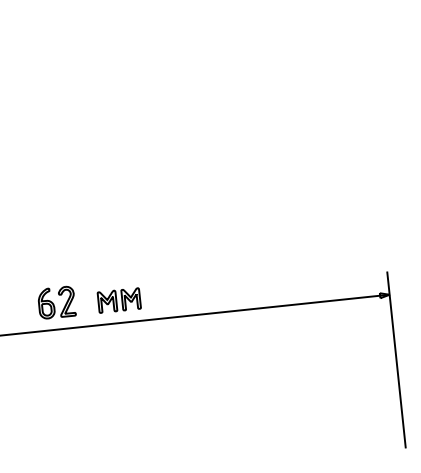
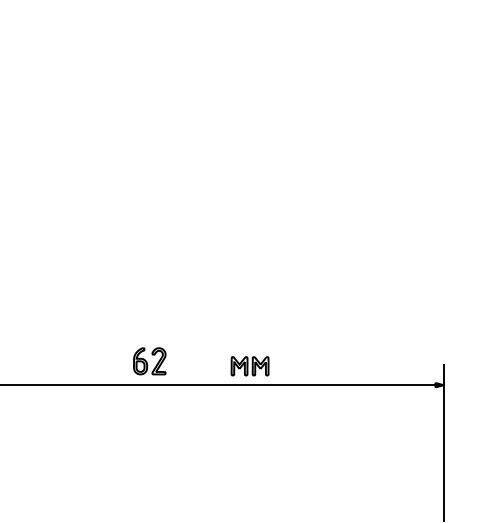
part: (118, 300) -> (249, 366), moved

